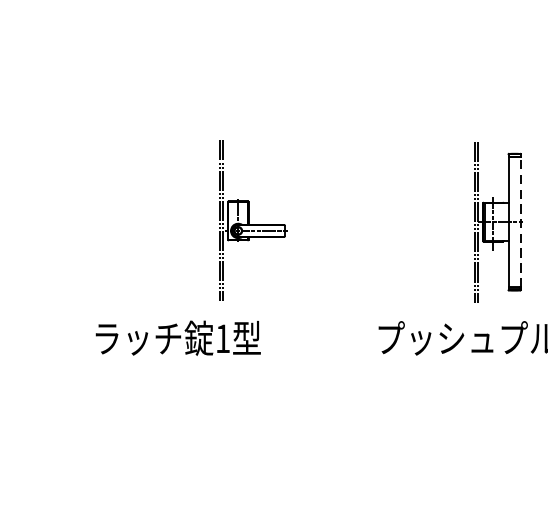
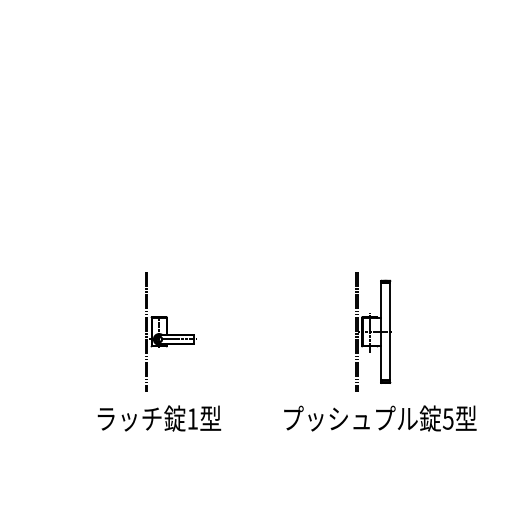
part: (253, 220) -> (170, 331), moved
line: (521, 221) -> (390, 331), dashed -> solid
text: (178, 338) -> (159, 418), moved

